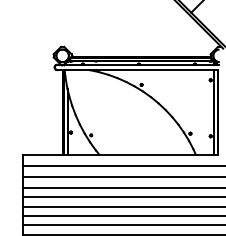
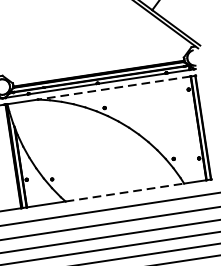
line: (151, 70) -> (114, 88), solid -> dashed
line: (148, 154) -> (126, 192), solid -> dashed

